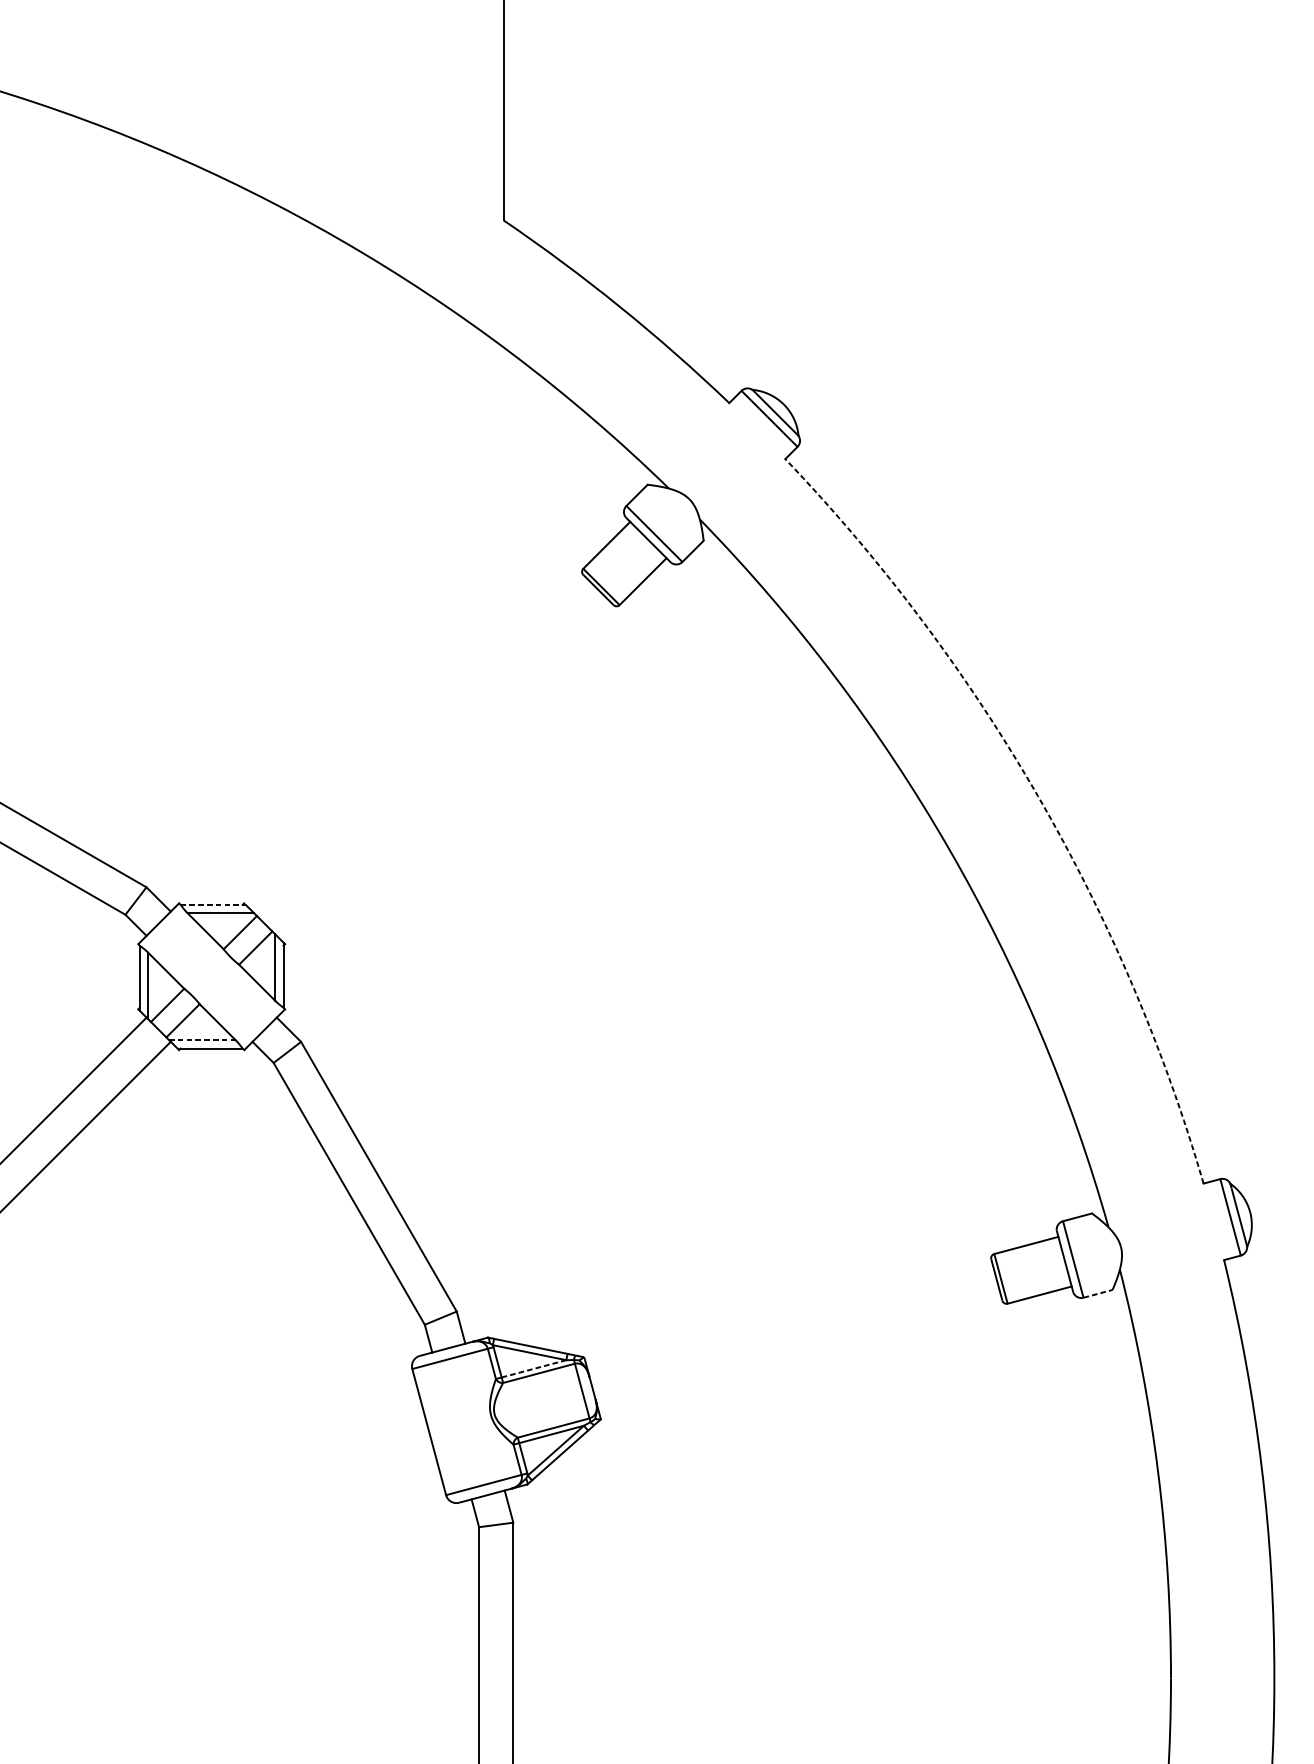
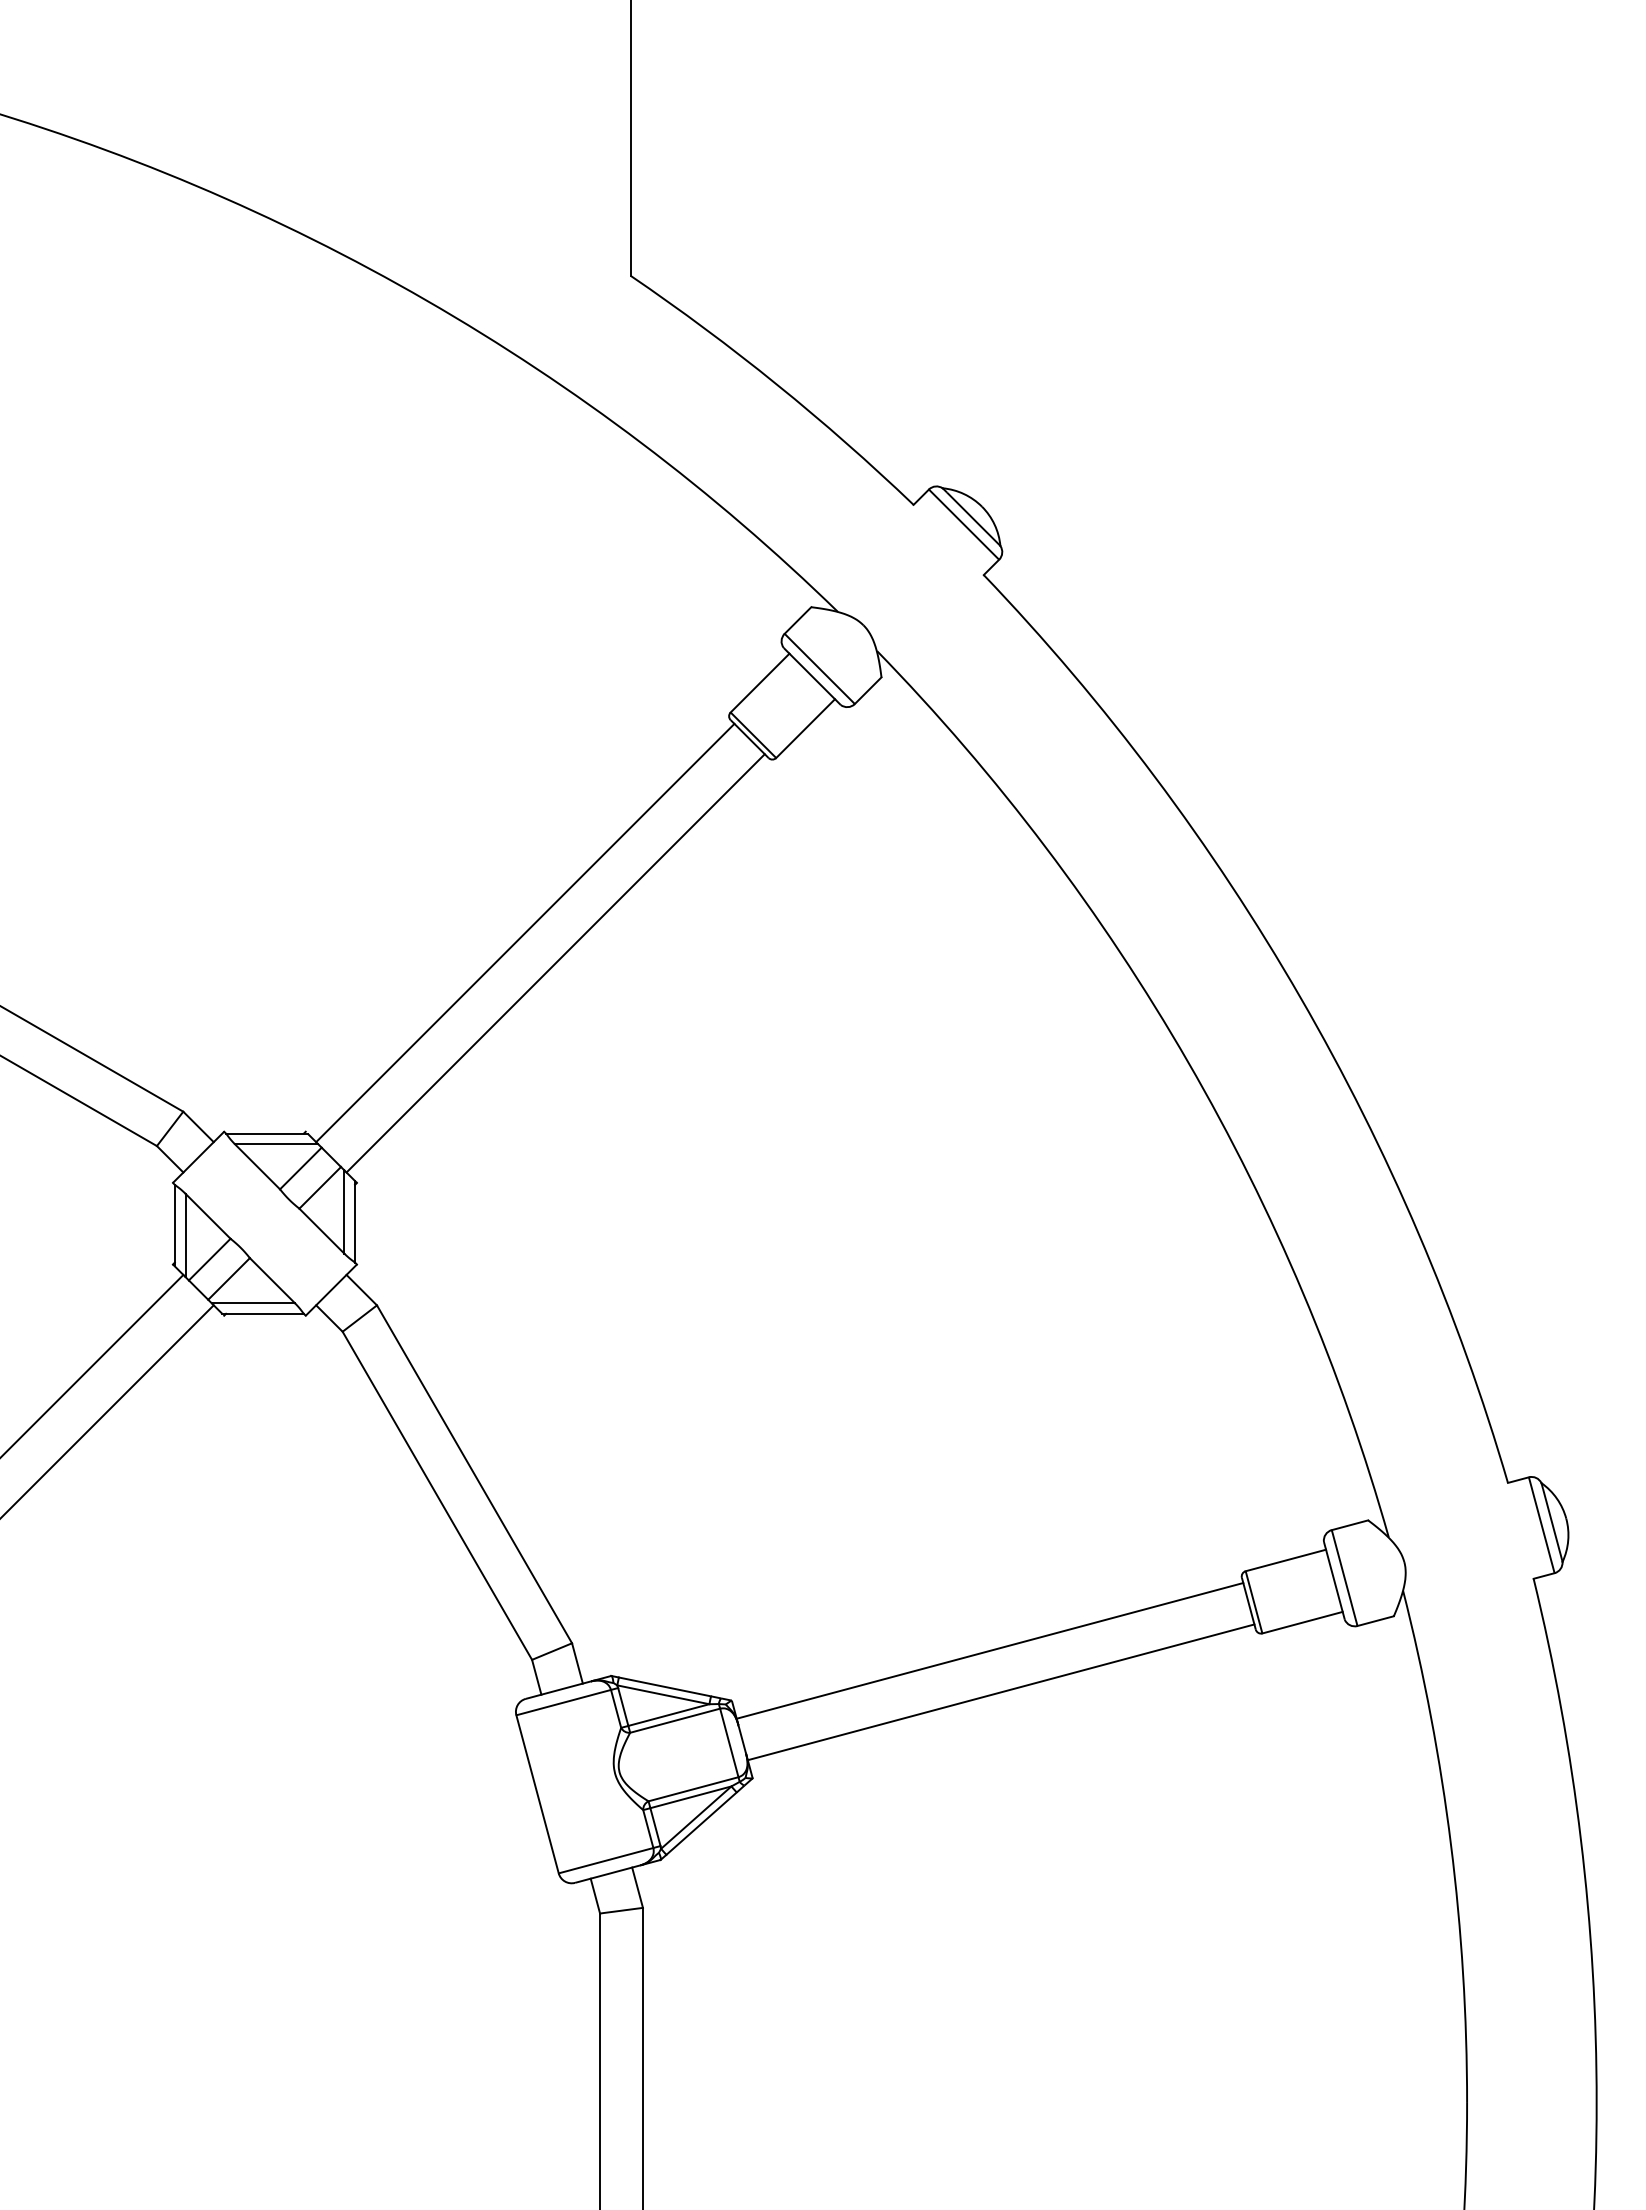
line: (419, 744) -> (525, 932), added
line: (443, 769) -> (555, 963), added
arc: (1038, 796) -> (1300, 997), dashed -> solid
line: (212, 904) -> (266, 1133), dashed -> solid
line: (202, 1040) -> (253, 1303), dashed -> solid
line: (1097, 1294) -> (1375, 1621), dashed -> solid
line: (789, 1317) -> (989, 1650), added
line: (798, 1350) -> (1000, 1692), added
line: (533, 1369) -> (668, 1715), dashed -> solid

